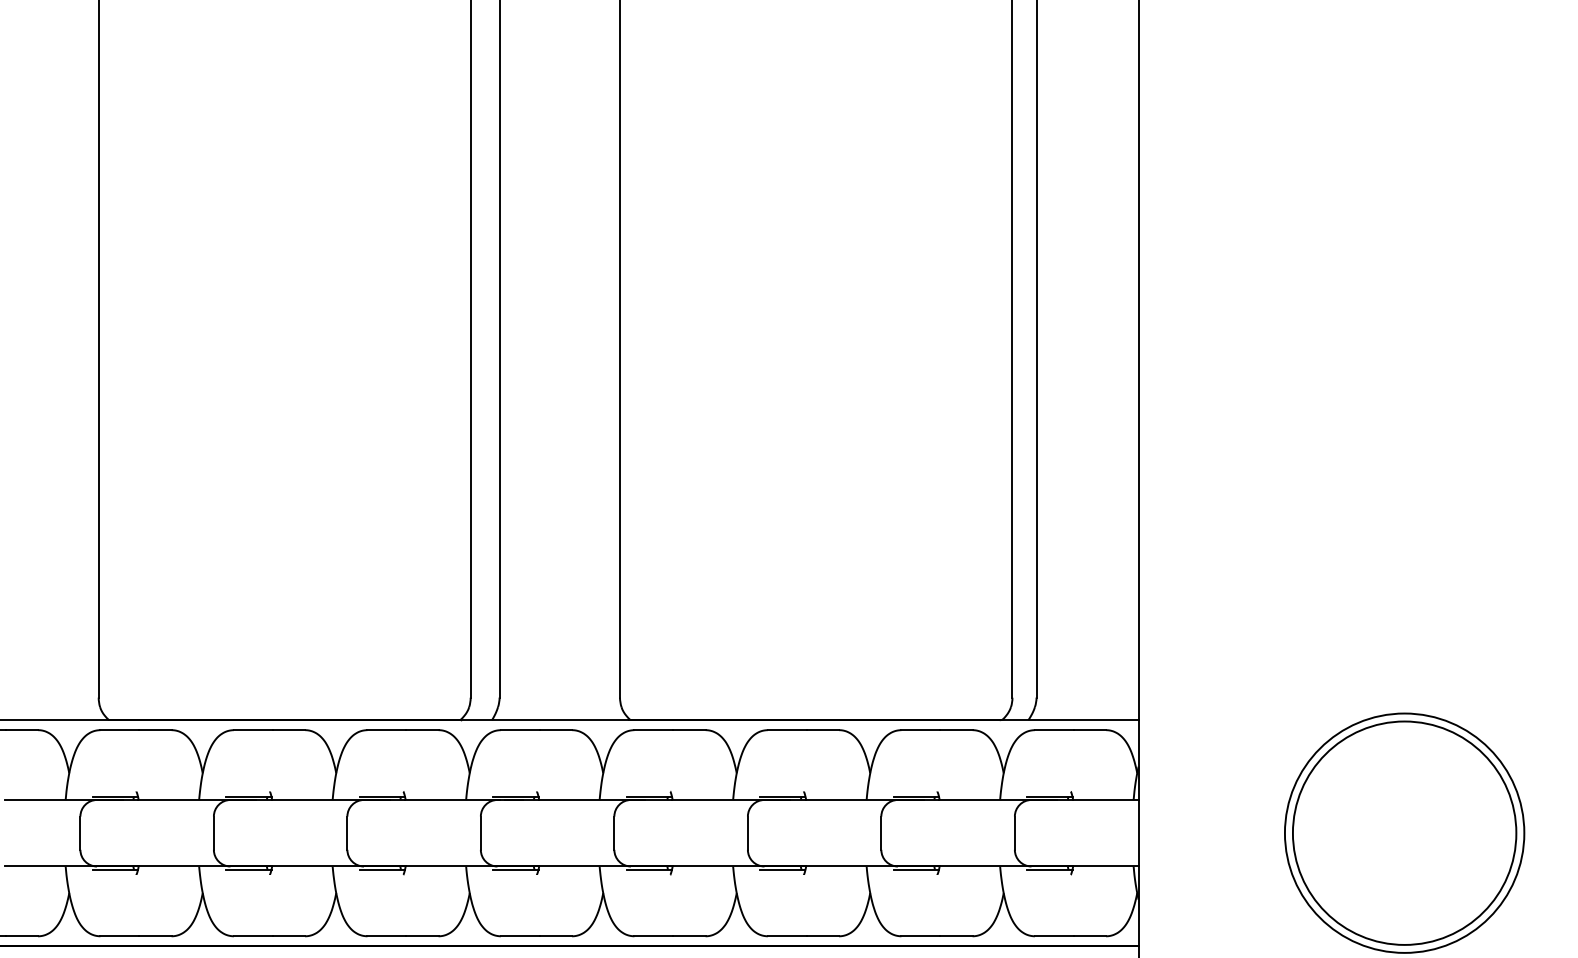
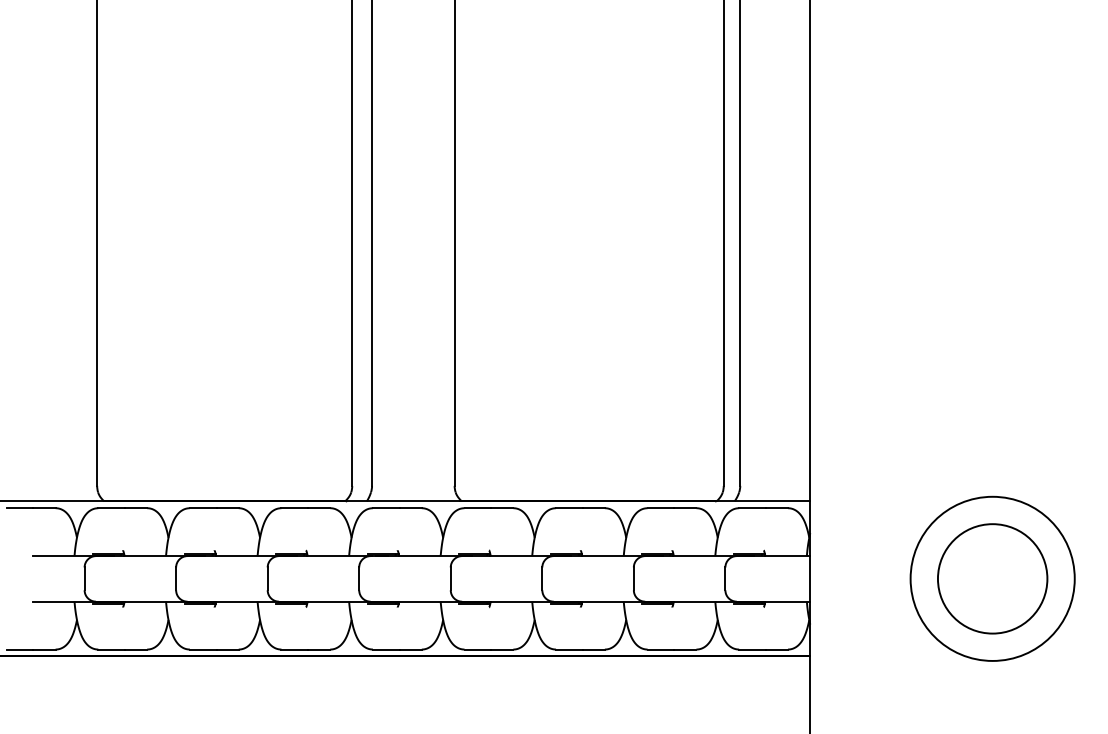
circle: (1404, 832) -> (992, 578), size x0.71

